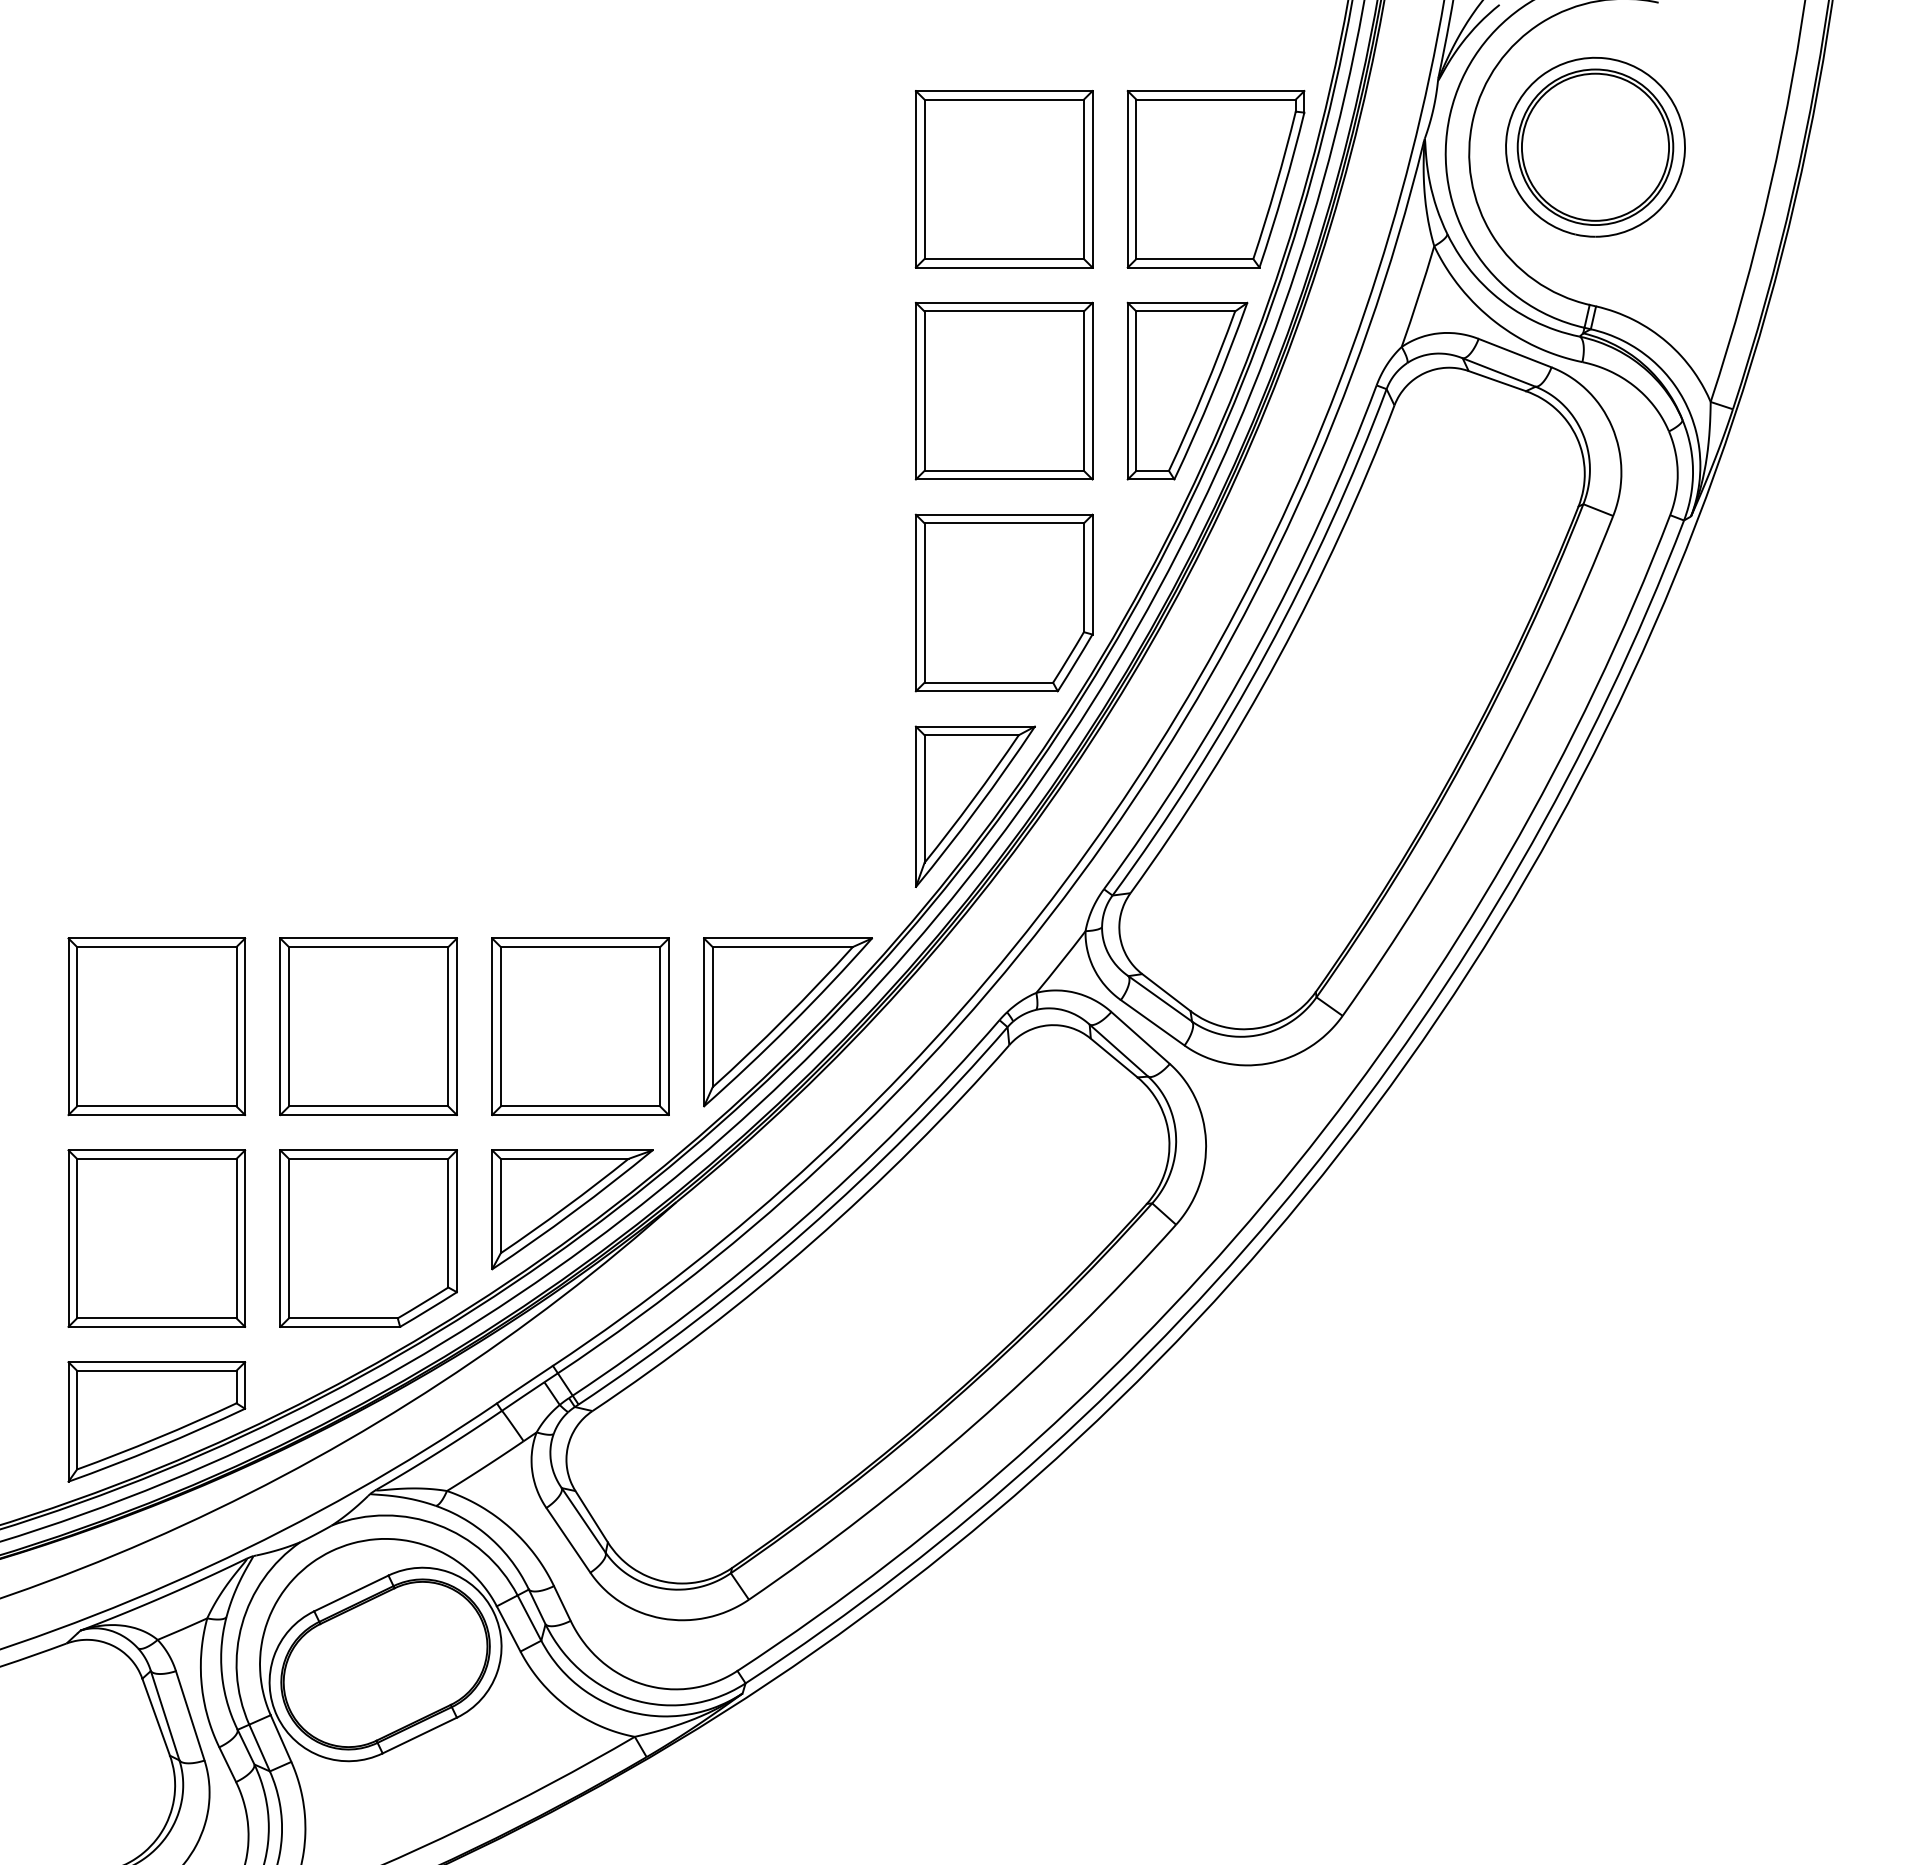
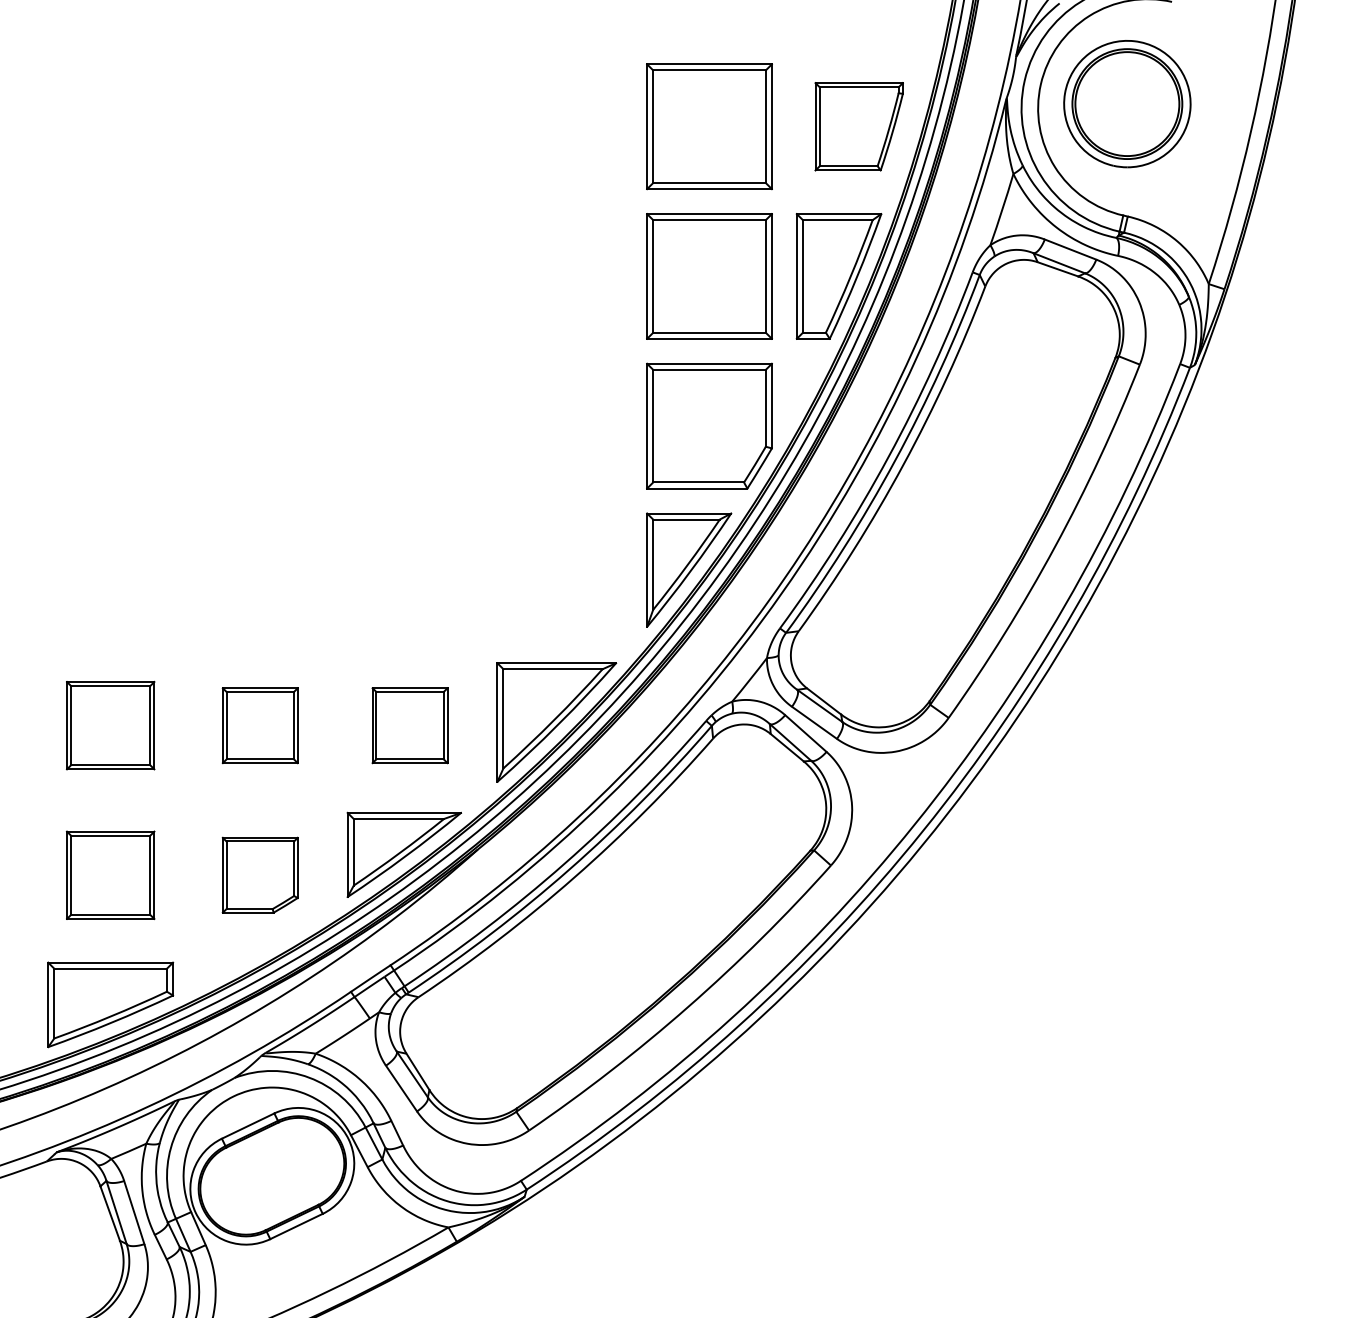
part: (1215, 179) -> (858, 126), size x0.7
part: (156, 1026) -> (110, 725), size x0.7
part: (368, 1026) -> (260, 725), size x0.6
part: (580, 1026) -> (410, 725), size x0.6
part: (156, 1238) -> (110, 875), size x0.7
part: (368, 1238) -> (260, 875), size x0.6

